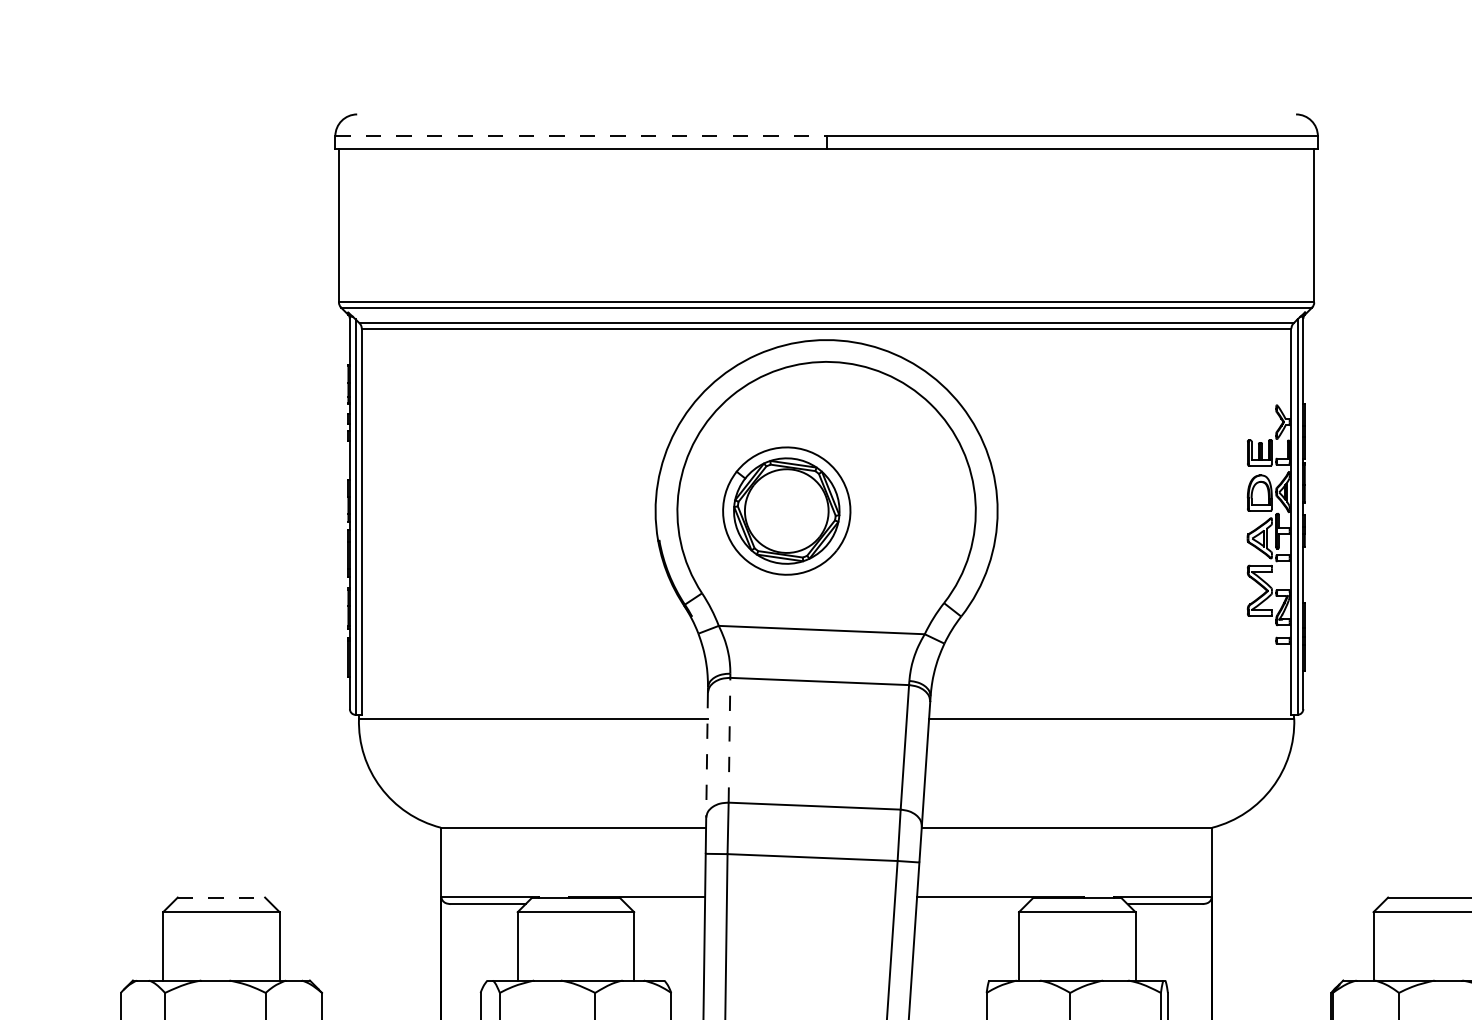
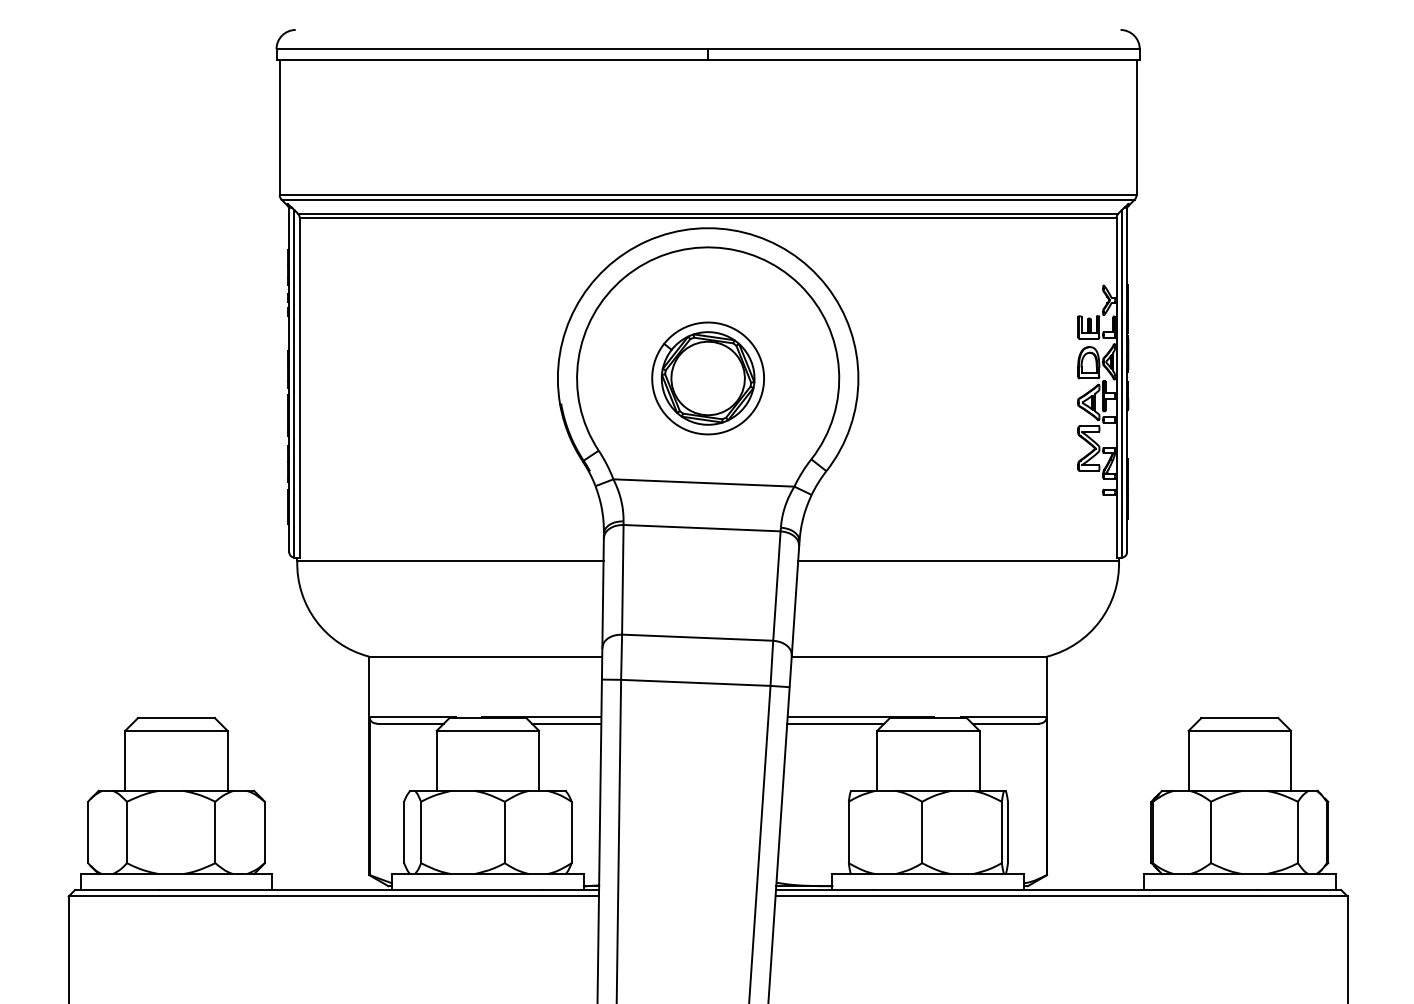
line: (581, 136) -> (492, 49), dashed -> solid
part: (786, 511) -> (707, 378), moved
line: (729, 739) -> (622, 579), dashed -> solid
line: (707, 755) -> (603, 593), dashed -> solid
line: (221, 898) -> (176, 718), dashed -> solid
line: (665, 903) -> (566, 723), added
line: (971, 903) -> (835, 723), added

